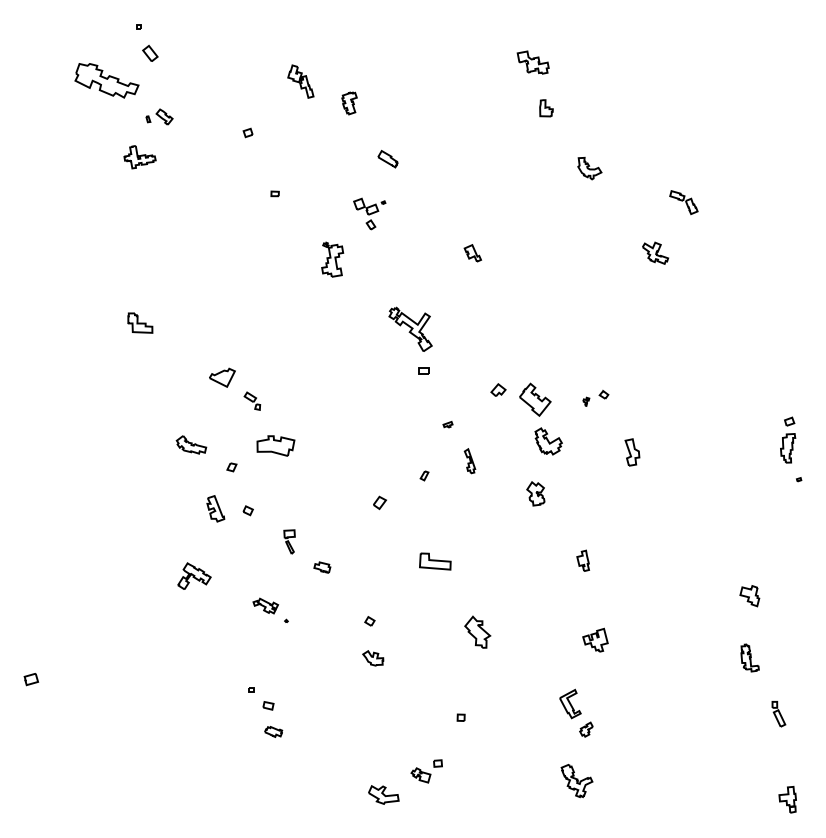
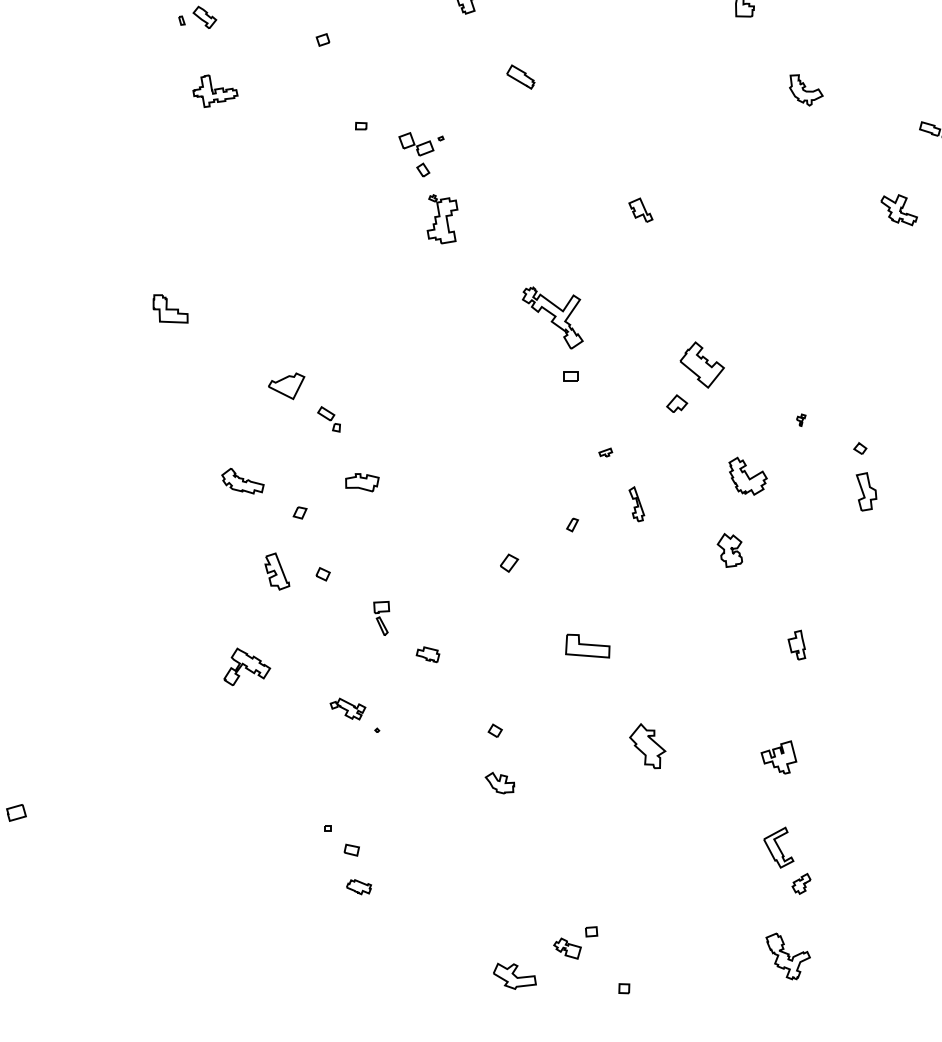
part: (139, 157) -> (214, 91), moved
part: (369, 213) -> (421, 153), moved
part: (603, 394) -> (859, 448), moved
part: (535, 399) -> (702, 364), moved
part: (275, 445) -> (361, 482), size x0.62
part: (595, 639) -> (778, 756), moved
part: (460, 717) -> (623, 988), moved

